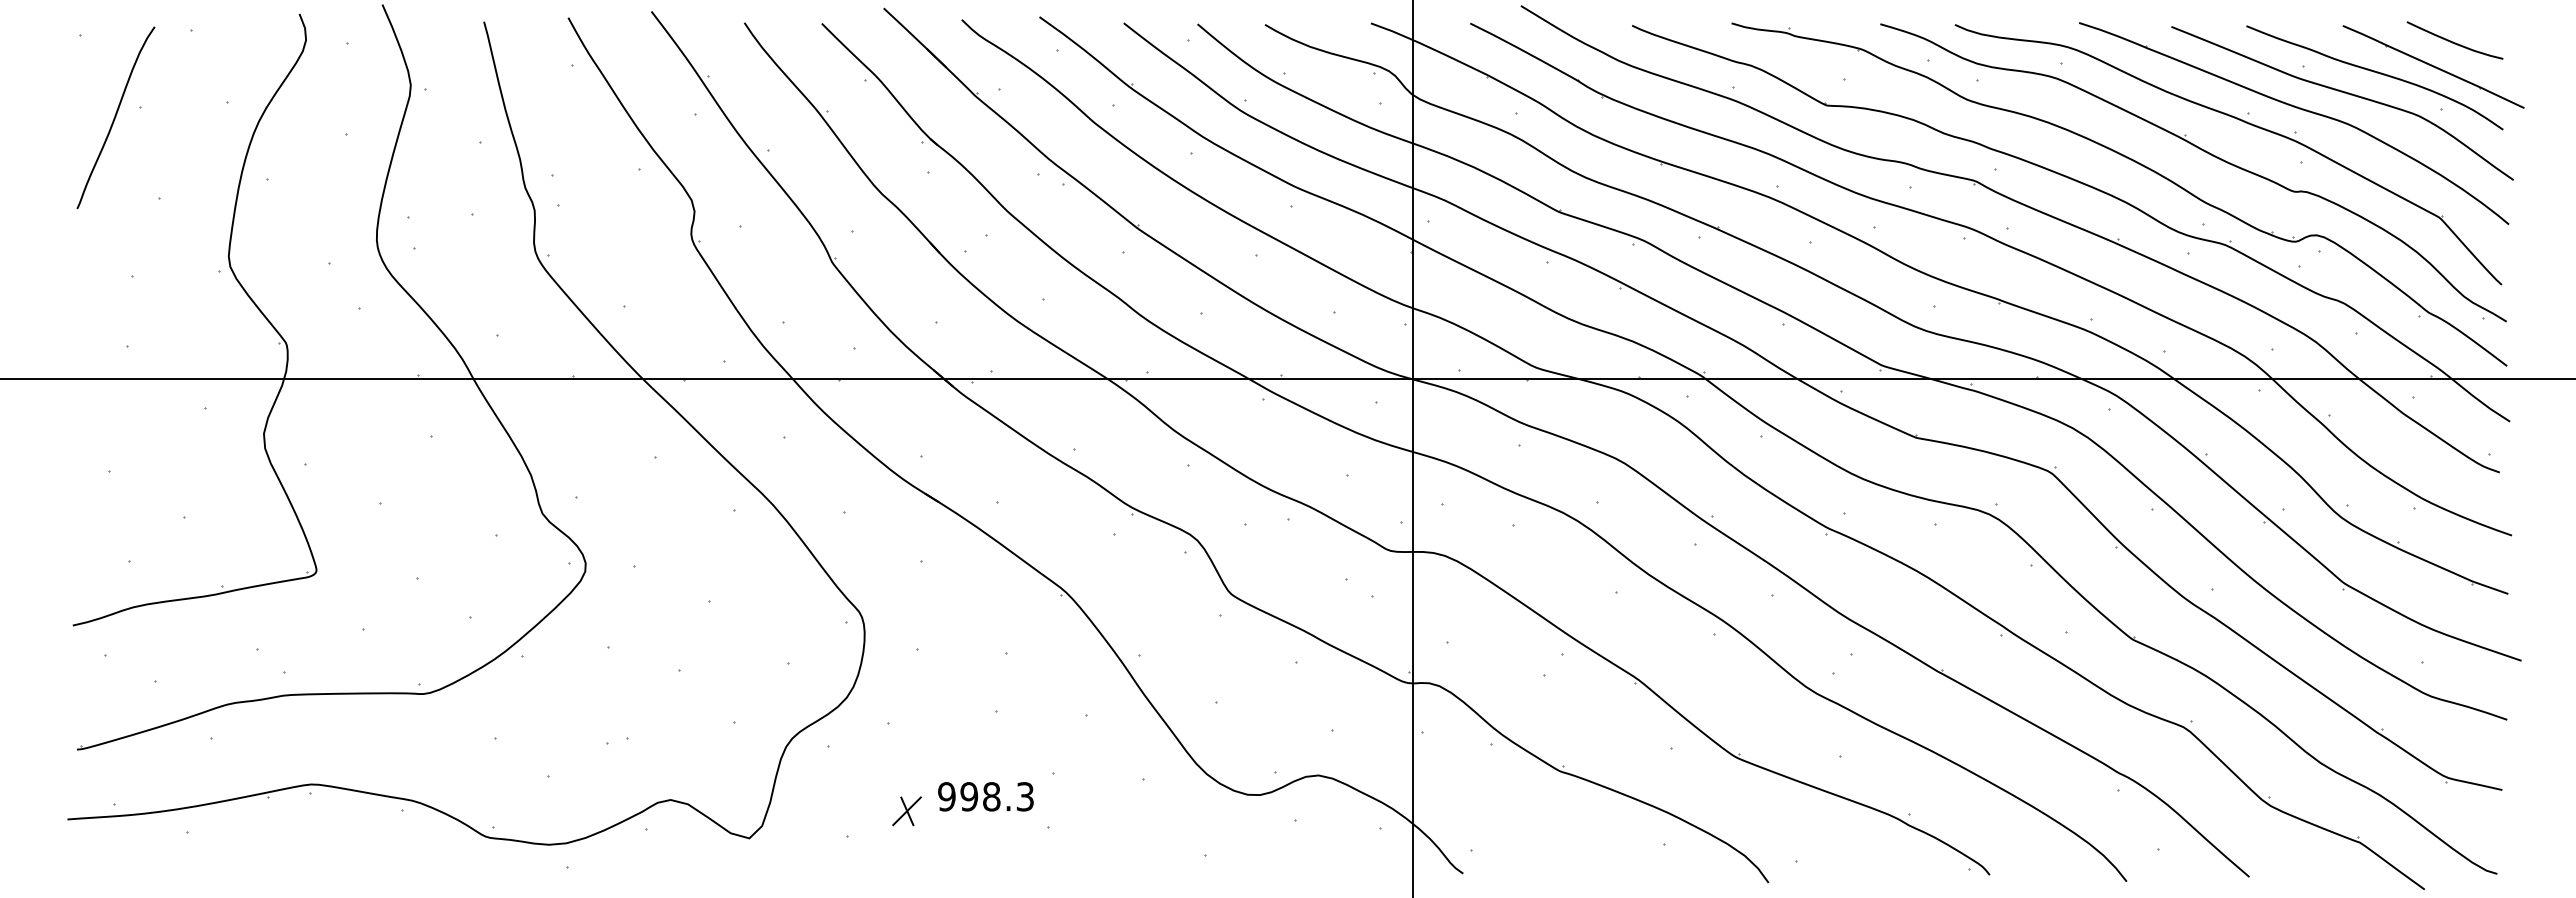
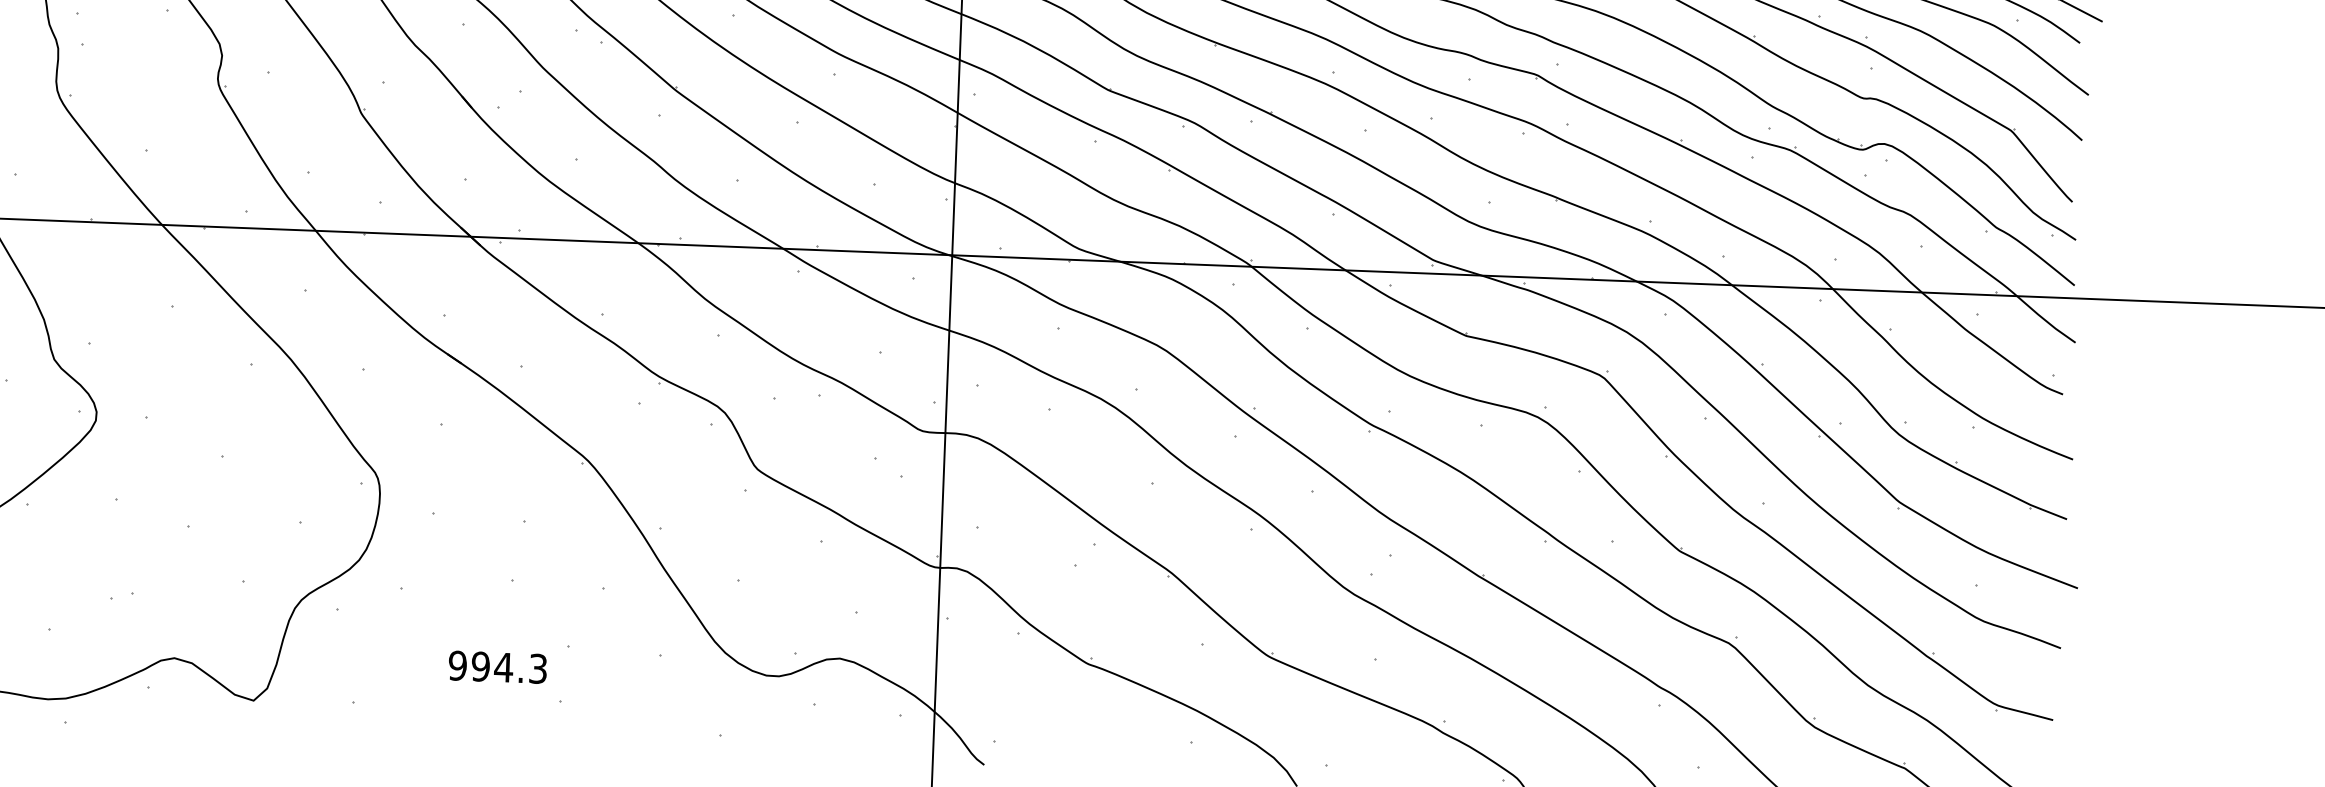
text: (991, 796) -> (503, 667), 998.3 -> 994.3
part: (906, 811) -> (415, 679), removed

